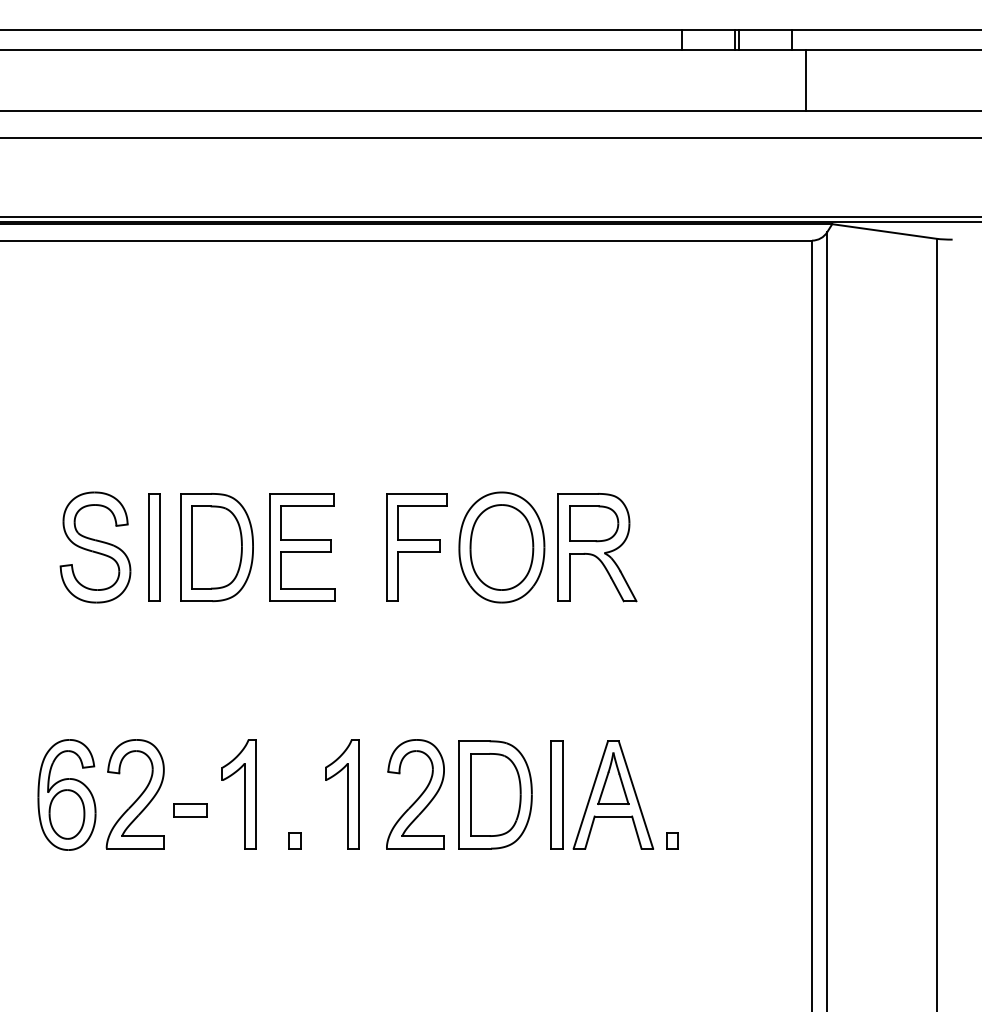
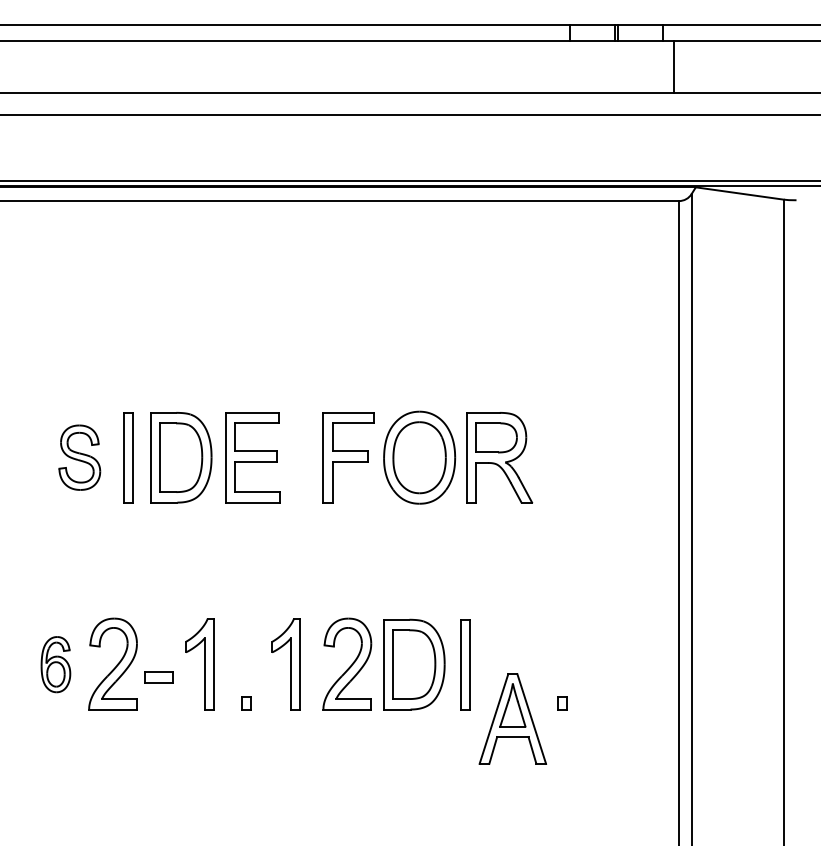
part: (95, 547) -> (79, 457), size x0.7
part: (66, 794) -> (55, 664), size x0.6
part: (612, 794) -> (512, 718), moved

